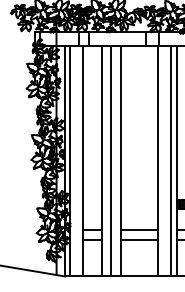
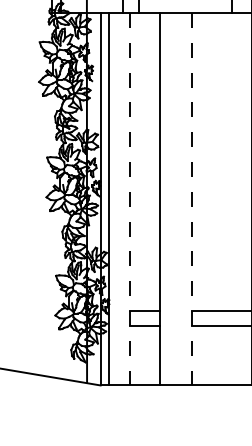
line: (111, 160) -> (175, 198), removed
line: (83, 161) -> (130, 199), solid -> dashed
line: (121, 161) -> (191, 199), solid -> dashed

